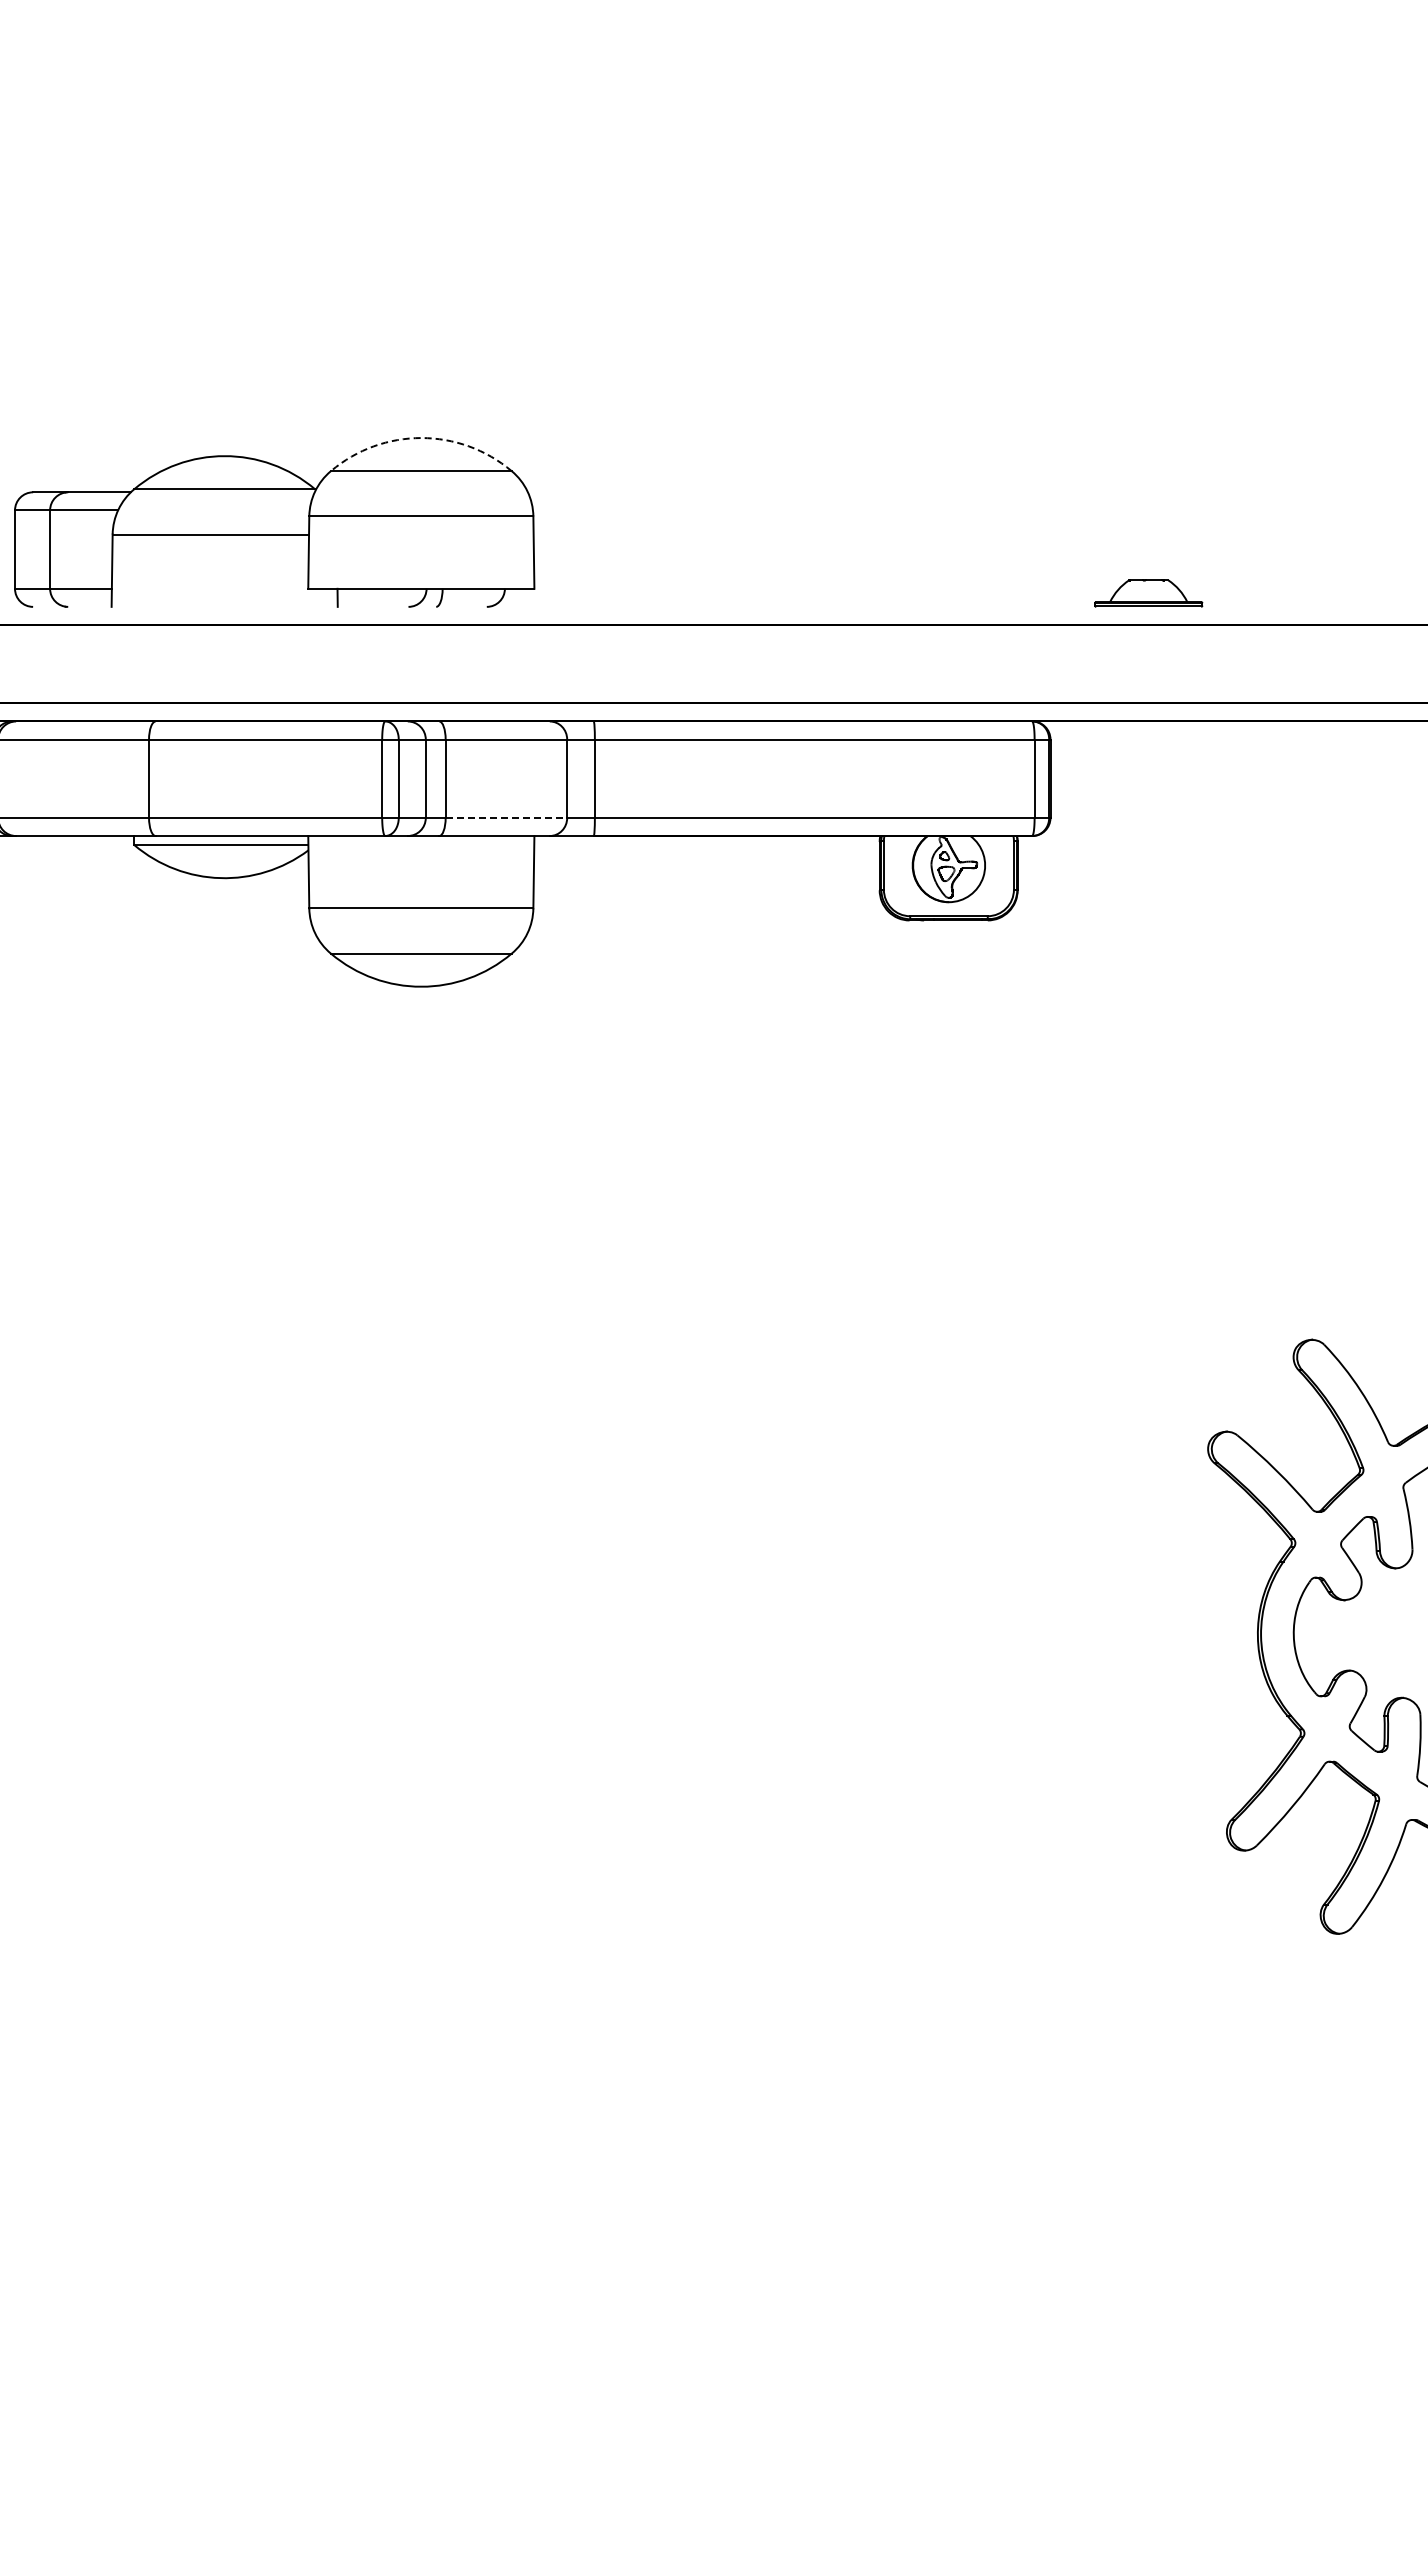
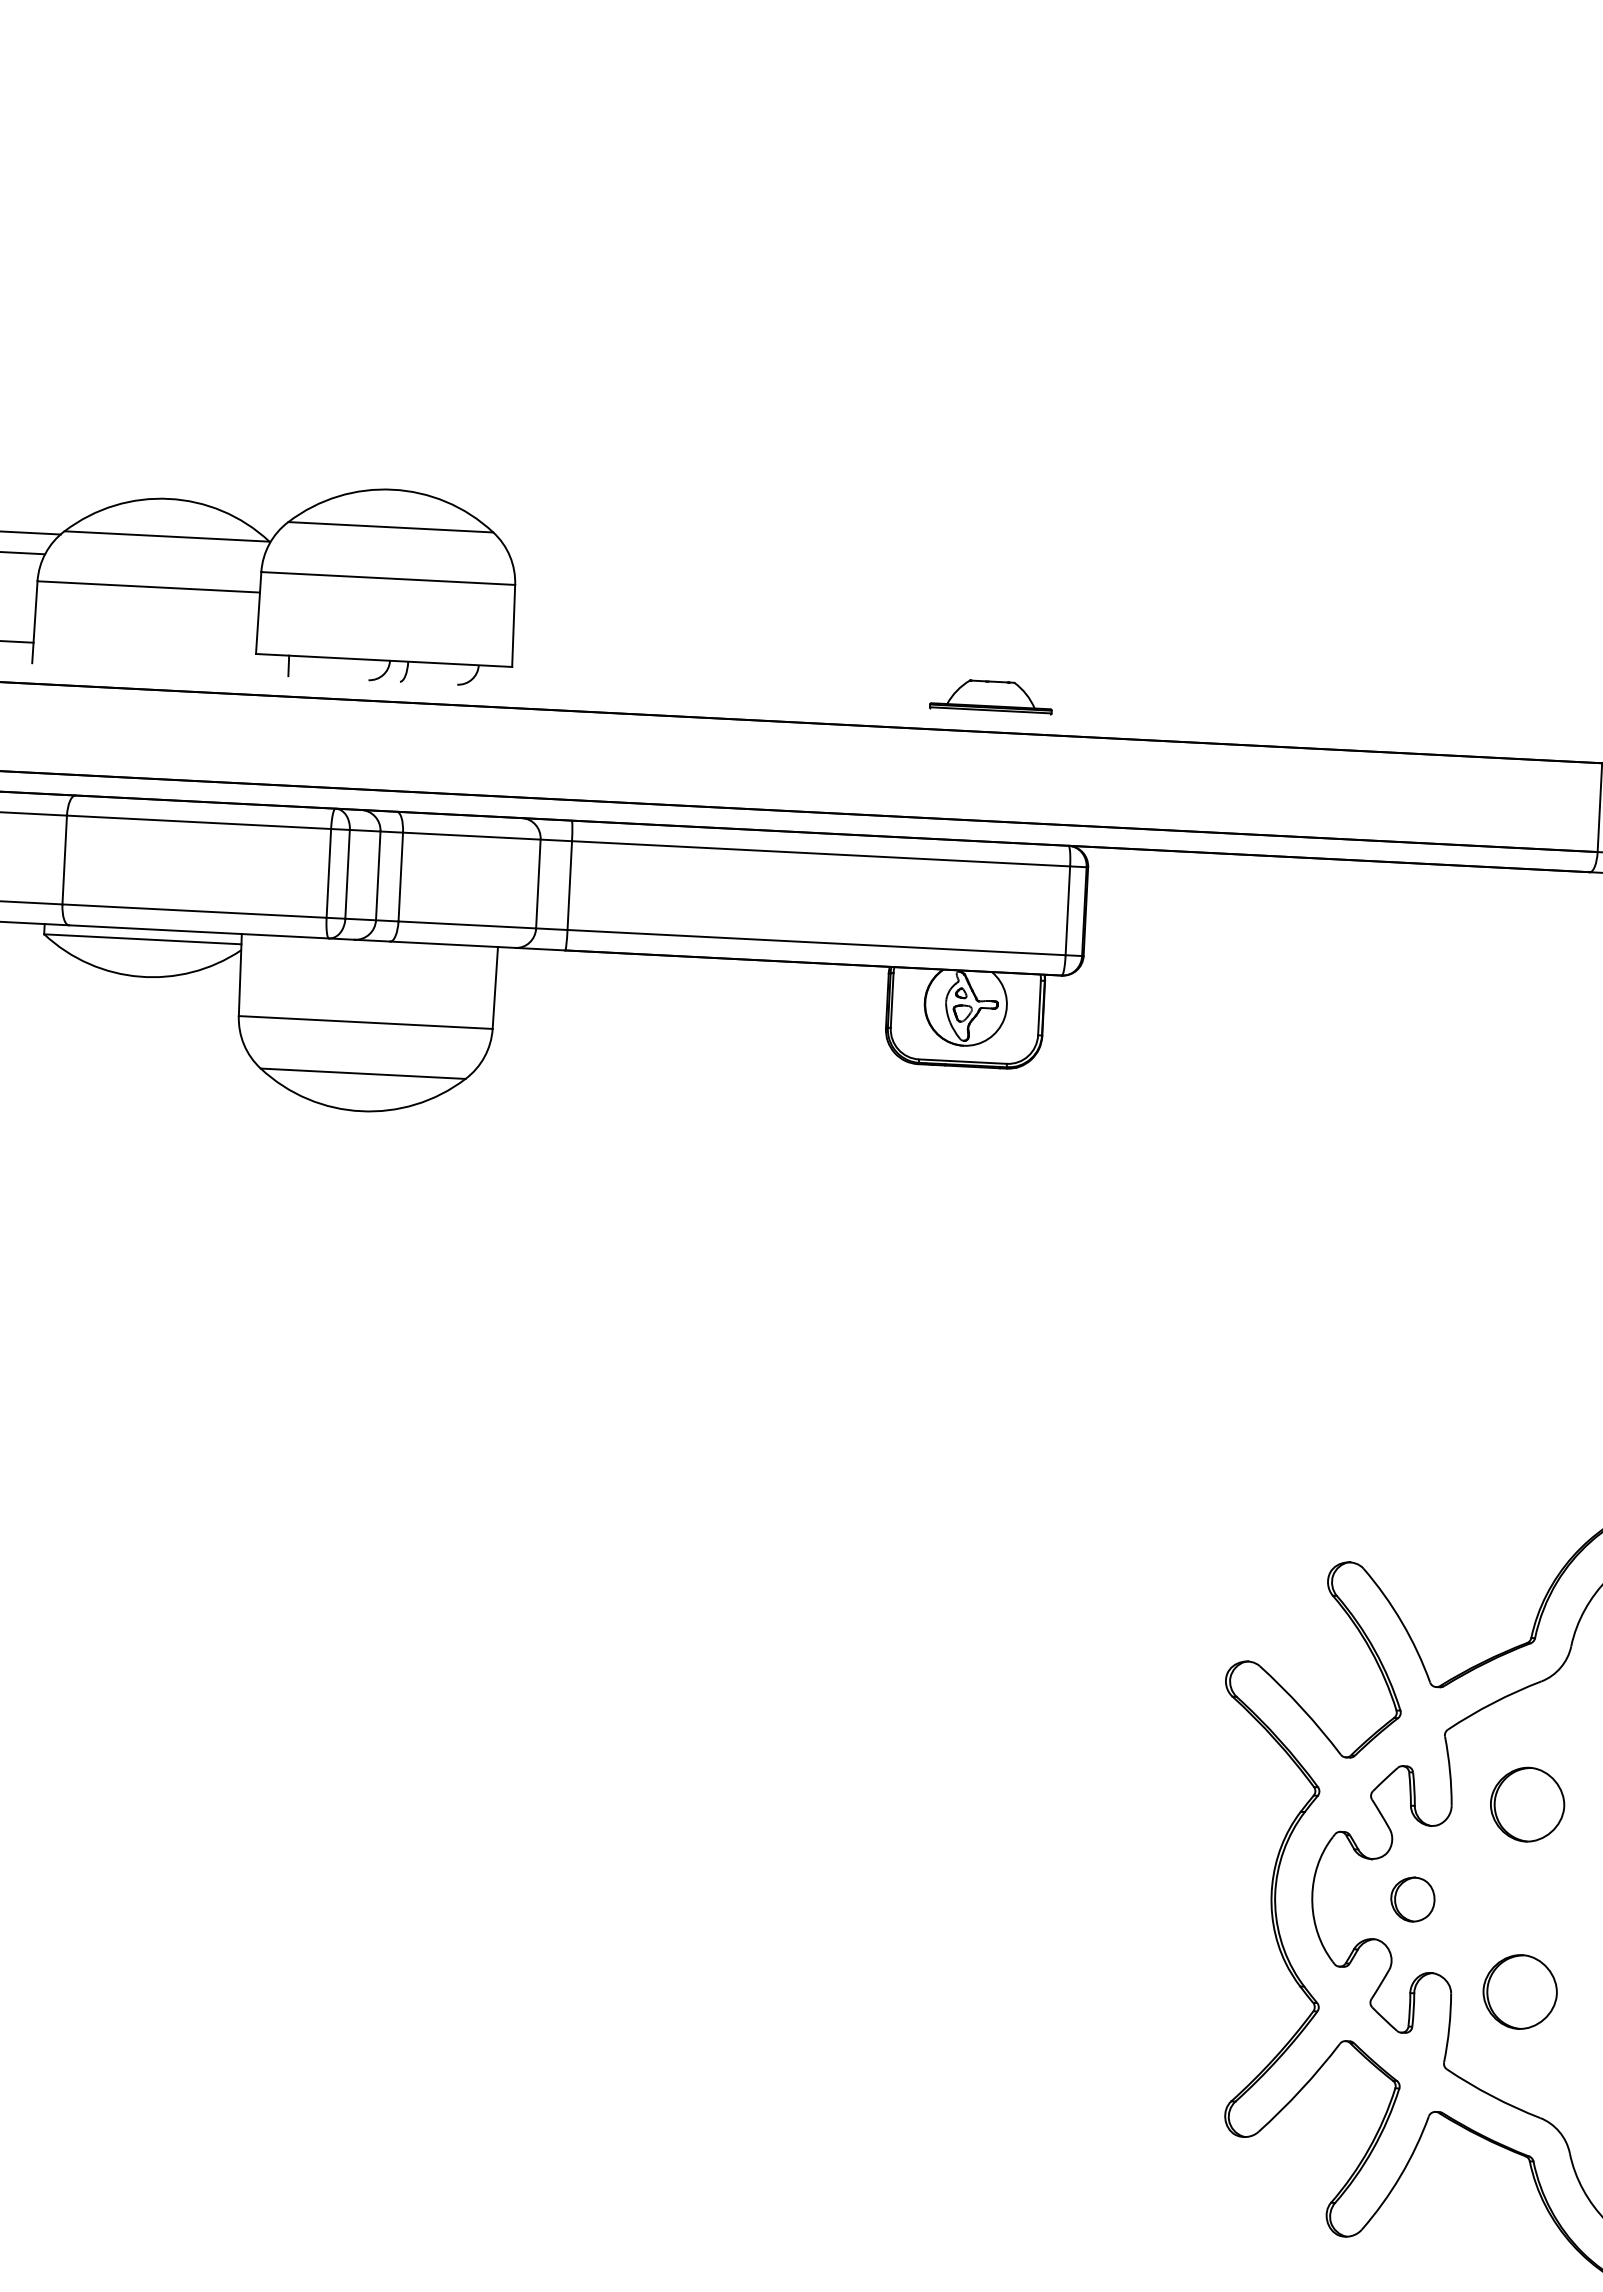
arc: (421, 438) -> (392, 490), dashed -> solid
part: (1148, 593) -> (991, 696), moved
line: (506, 817) -> (467, 924), dashed -> solid
part: (1382, 1633) -> (1412, 1899), added

